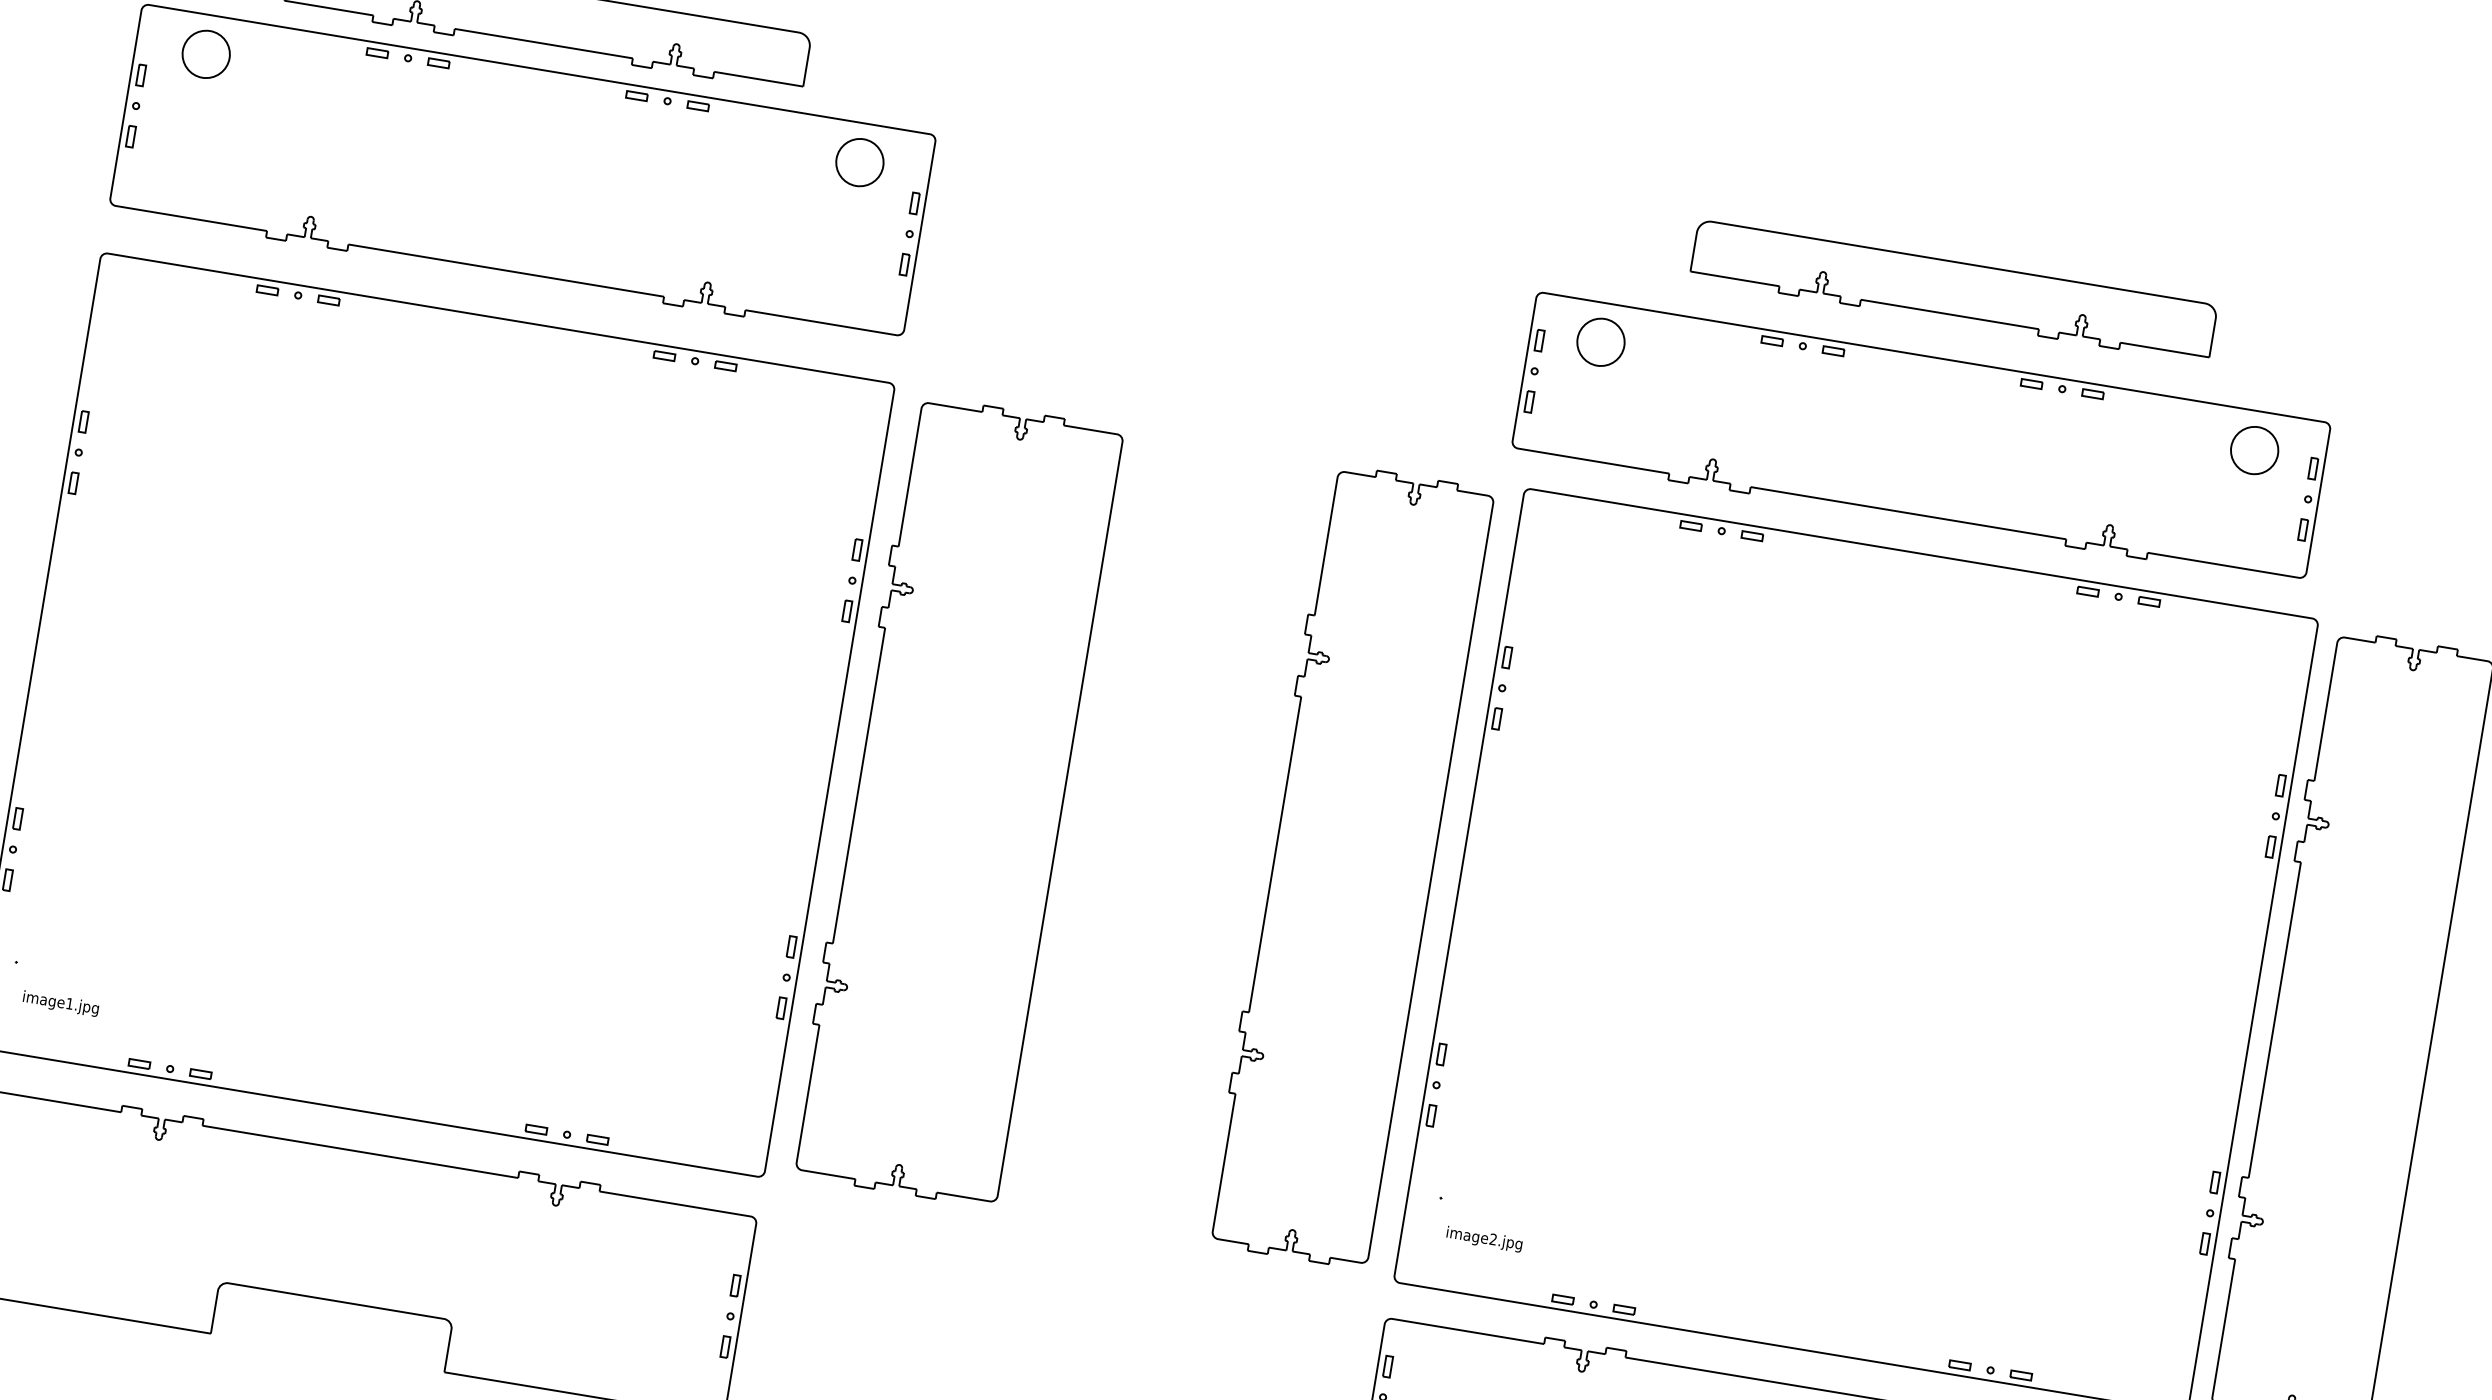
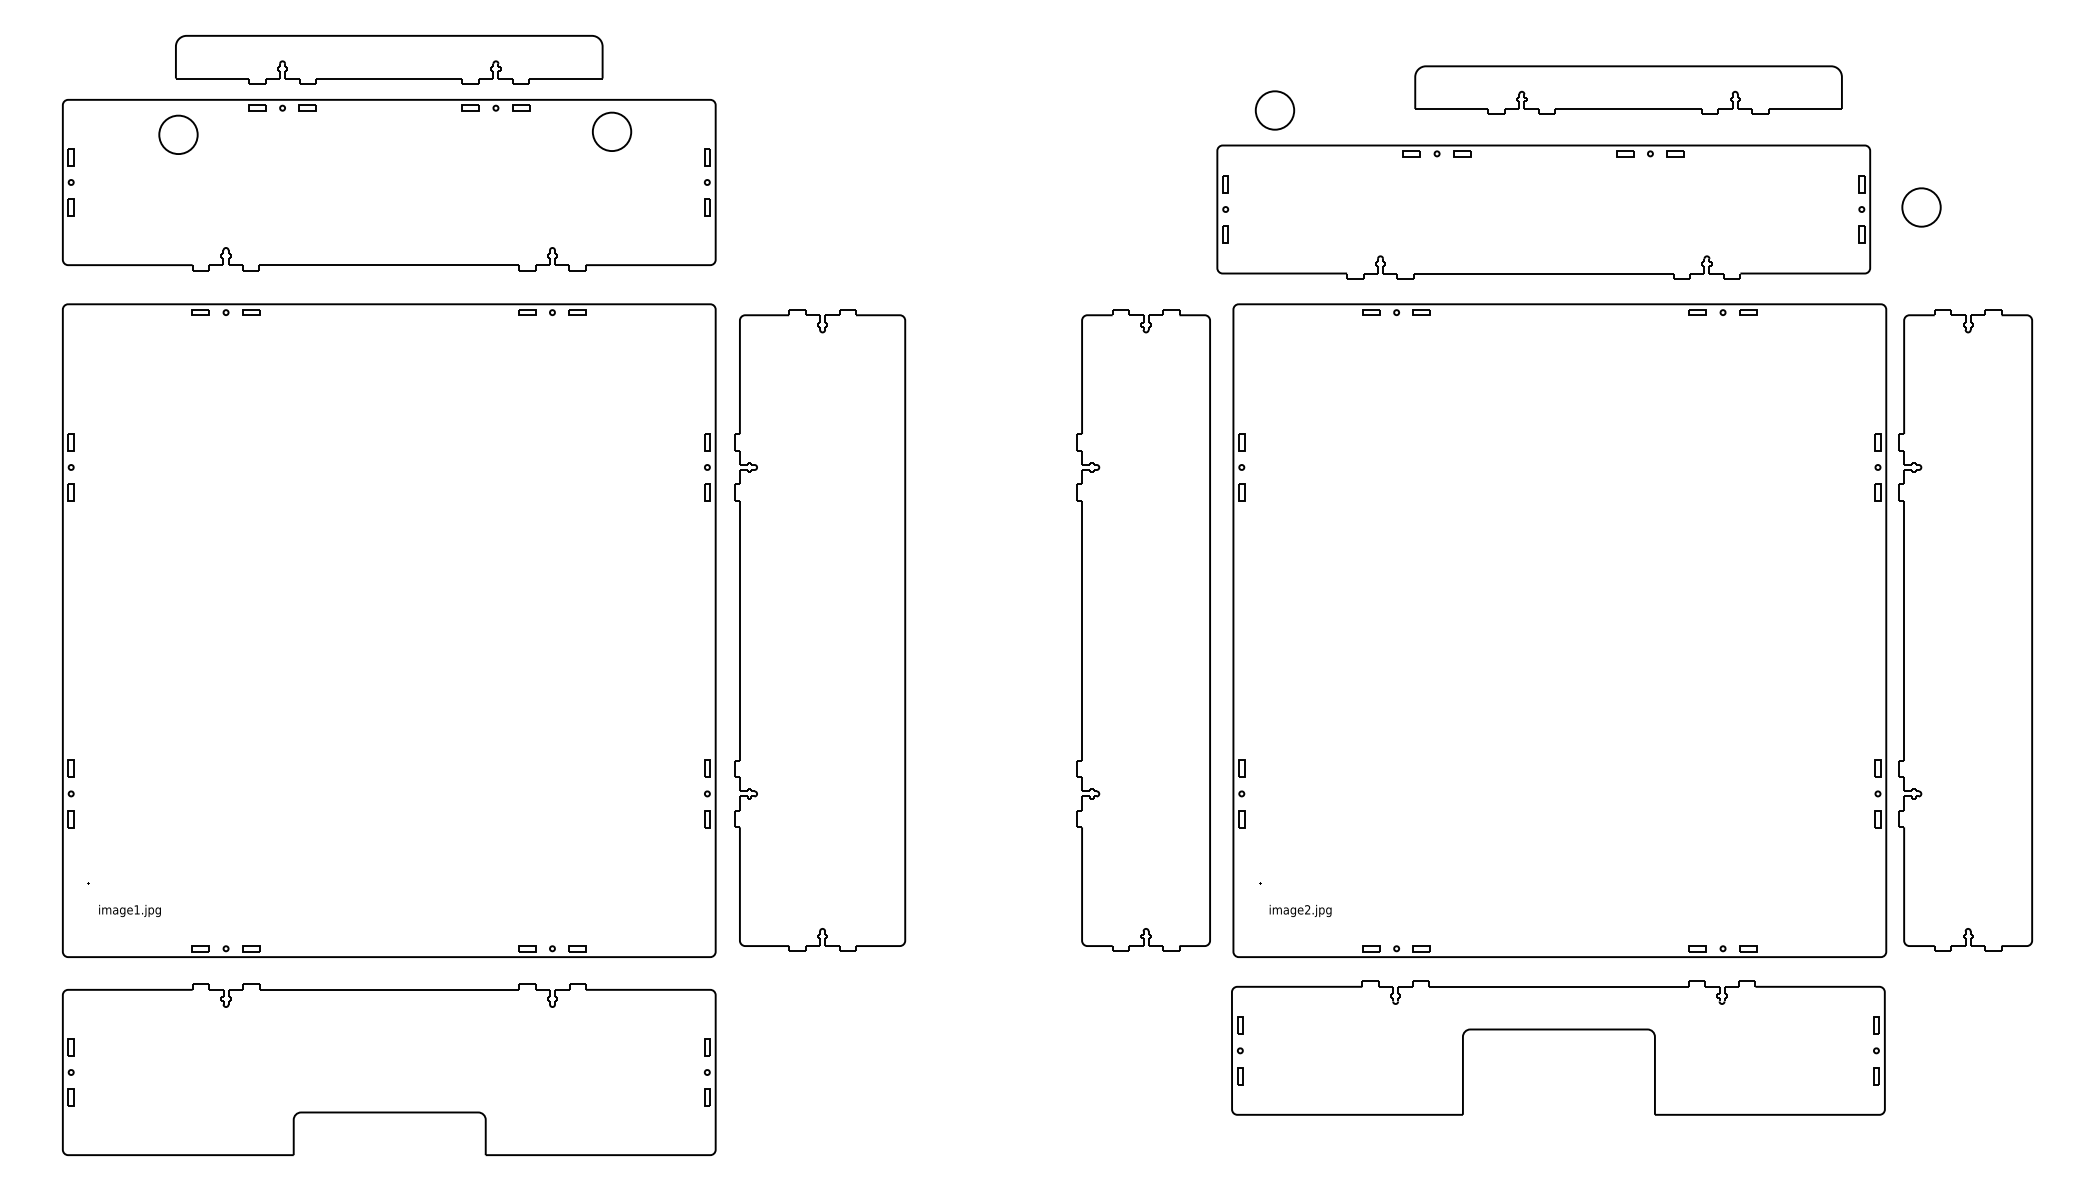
part: (206, 53) -> (178, 134), moved
part: (860, 162) -> (612, 131), moved
part: (1953, 290) -> (1628, 89), moved
part: (1600, 342) -> (1274, 110), moved
part: (2254, 450) -> (1921, 207), moved

